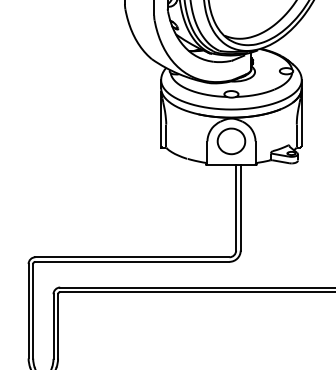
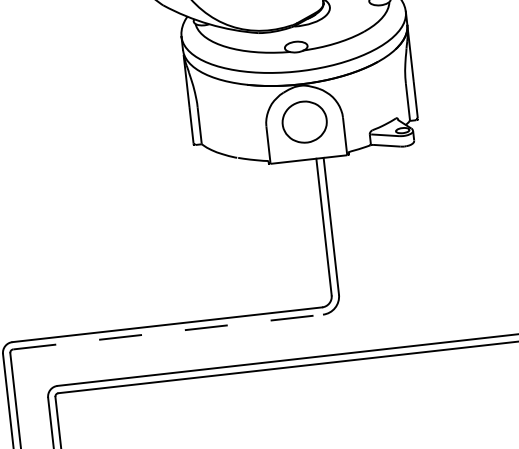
line: (132, 261) -> (168, 331), solid -> dashed

